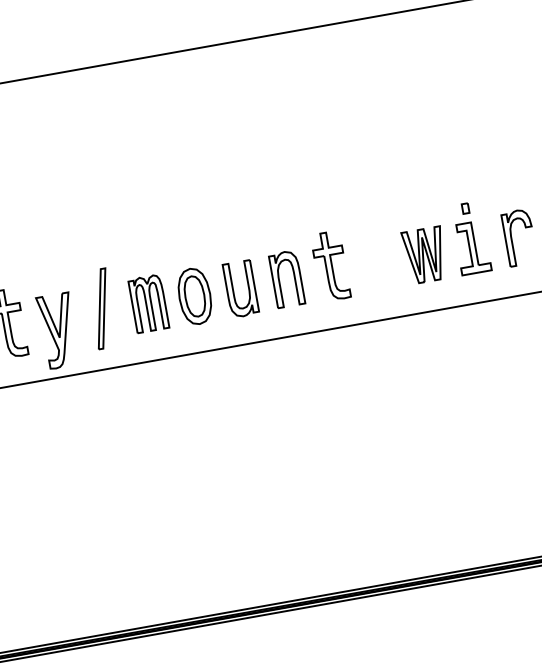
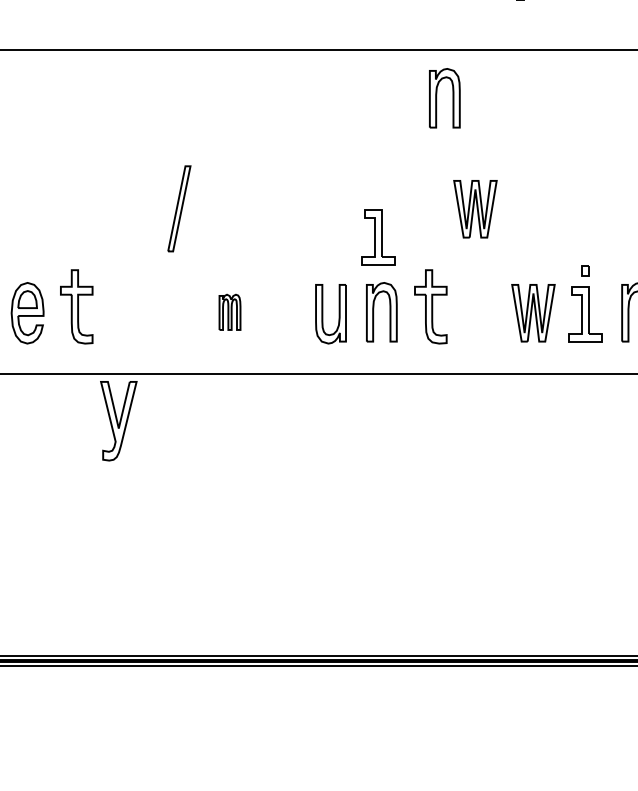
part: (303, 75) -> (437, 98), added
part: (355, 170) -> (475, 209), added
part: (271, 211) -> (378, 237), added
part: (194, 296) -> (280, 313), removed
part: (148, 304) -> (229, 312), size x0.6
part: (102, 308) -> (179, 208), moved
part: (58, 331) -> (118, 421), moved

